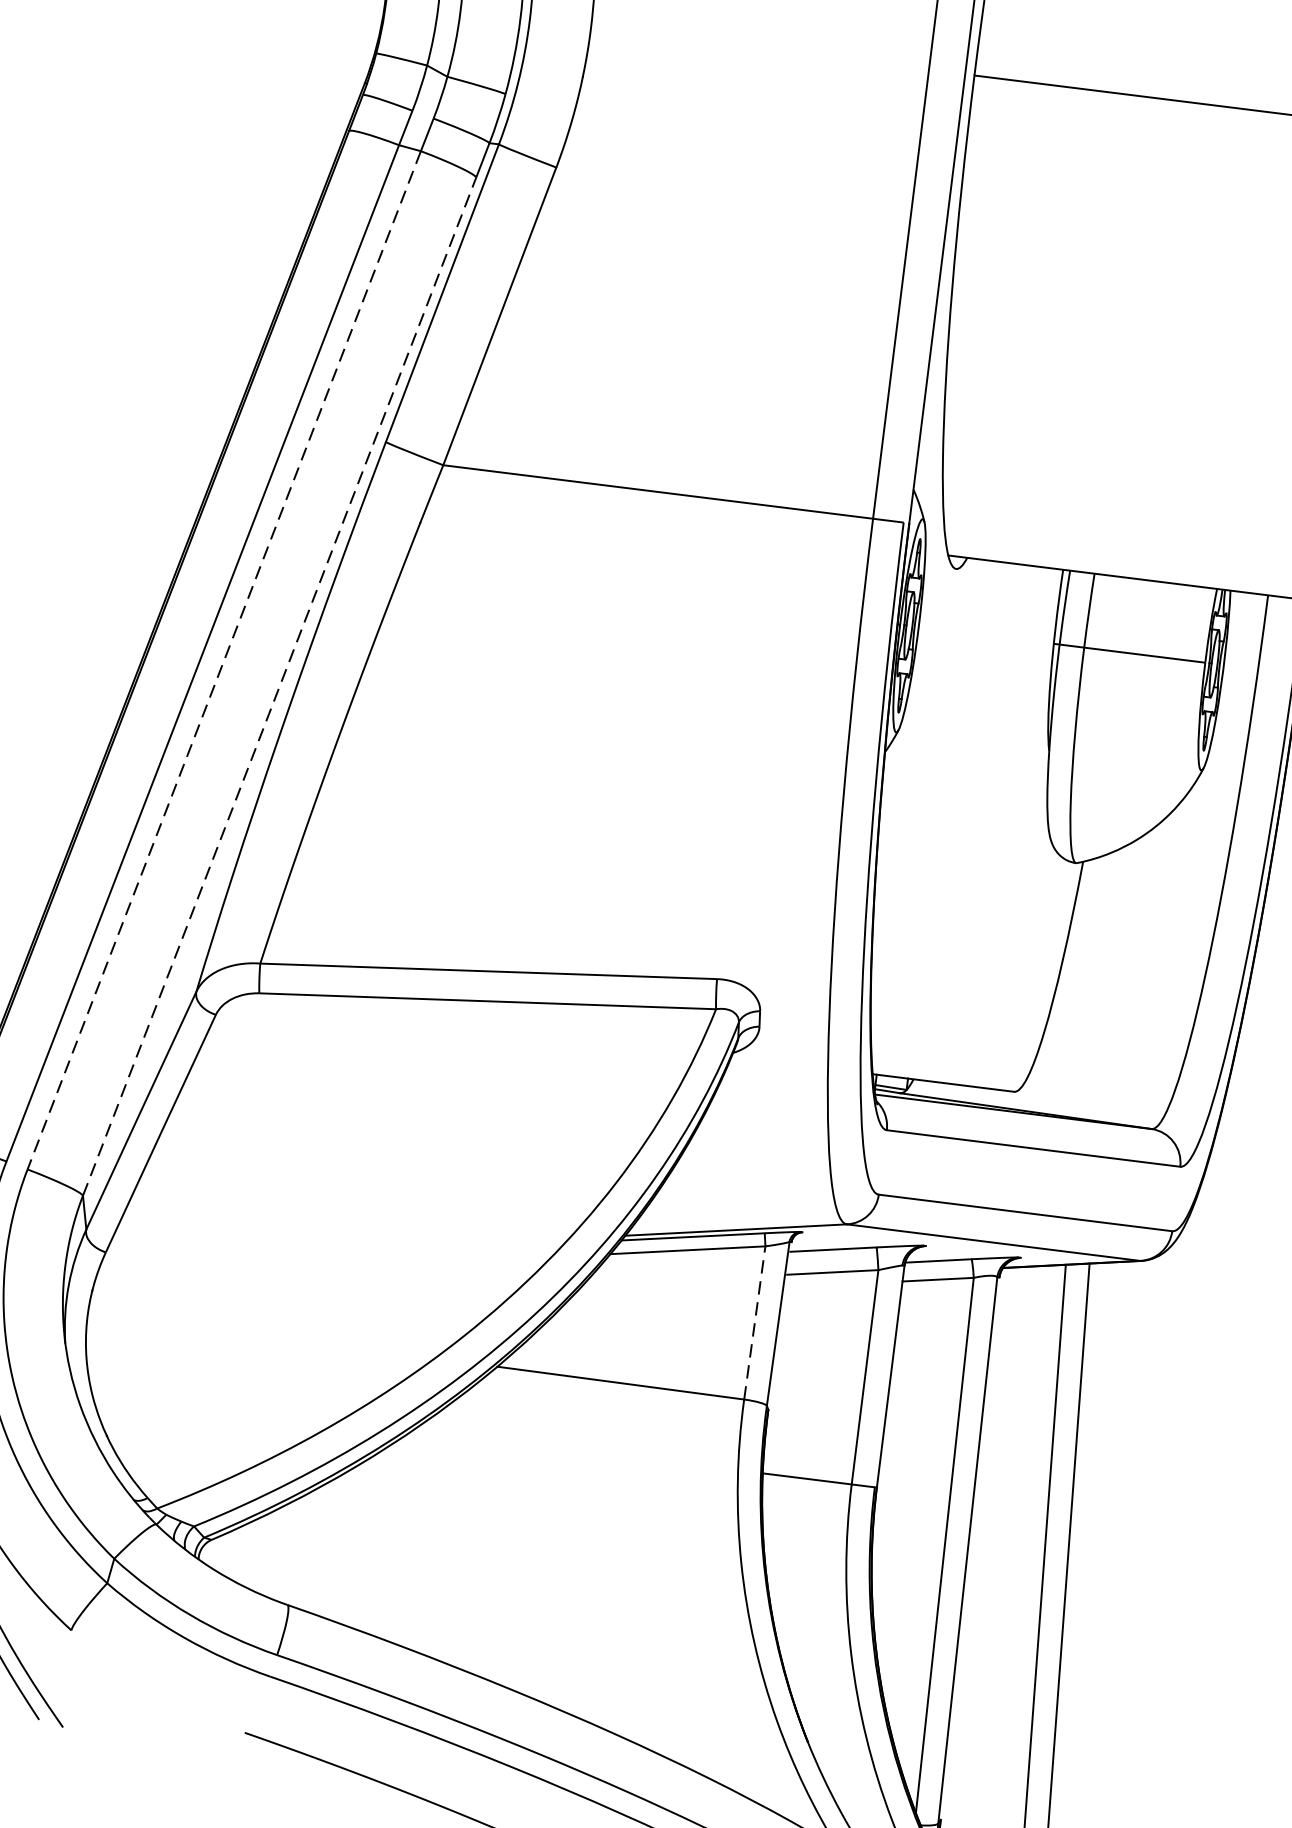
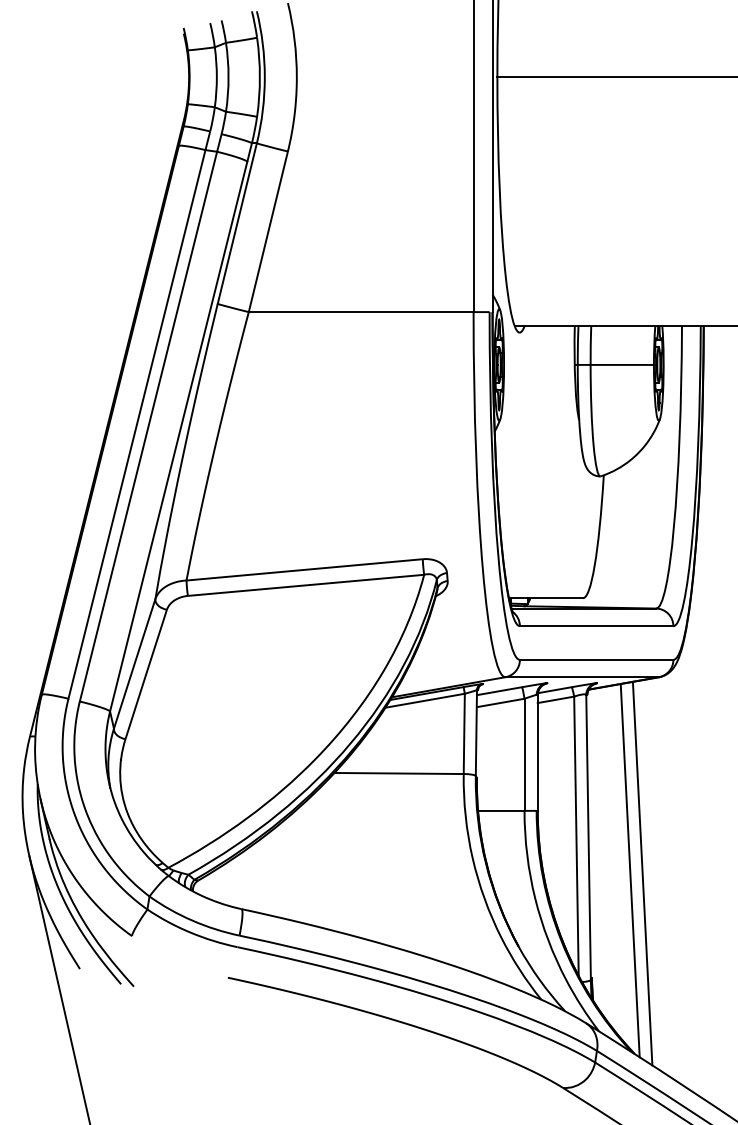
line: (224, 661) -> (148, 427), dashed -> solid
line: (279, 686) -> (178, 436), dashed -> solid
line: (755, 1322) -> (464, 733), dashed -> solid

